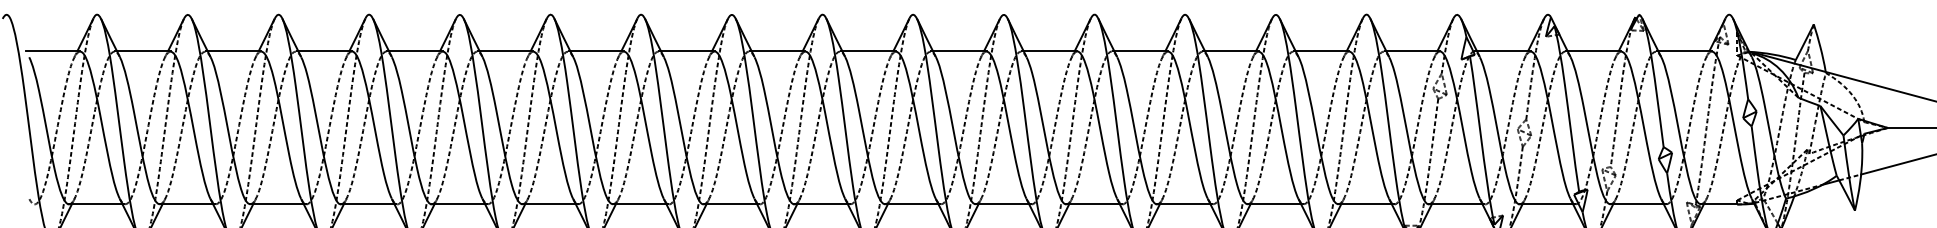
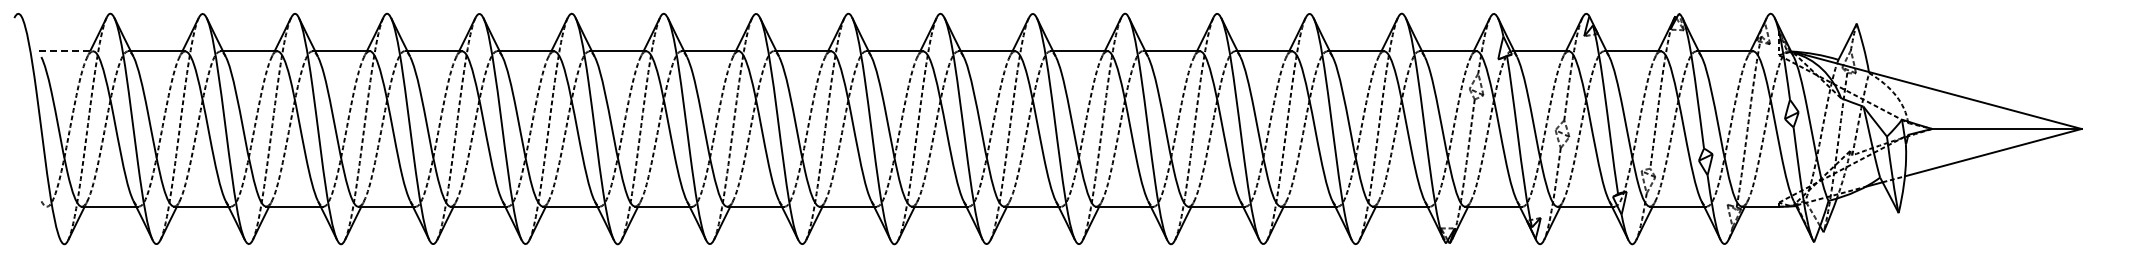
line: (53, 51) -> (66, 51), solid -> dashed

